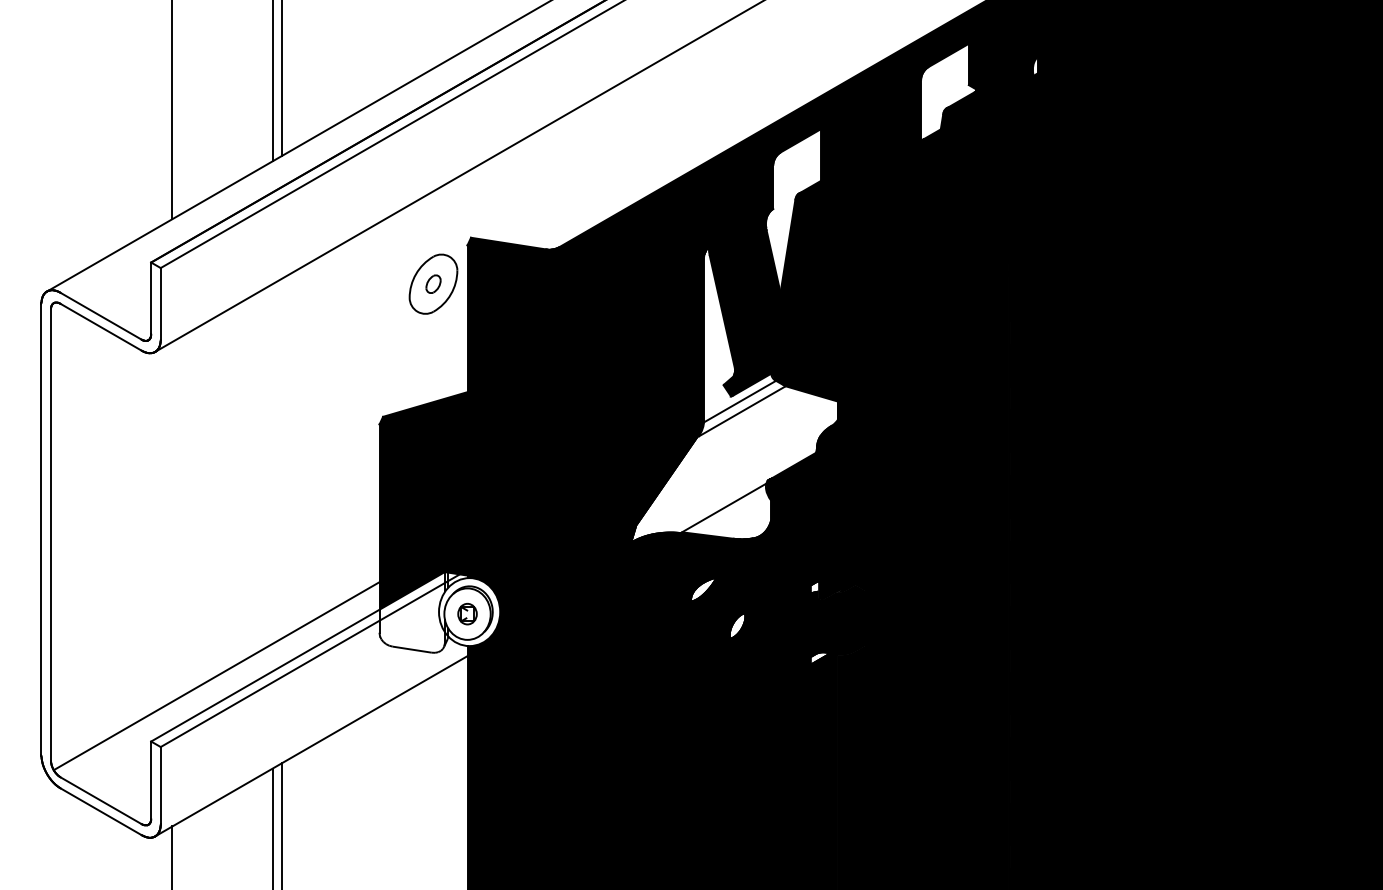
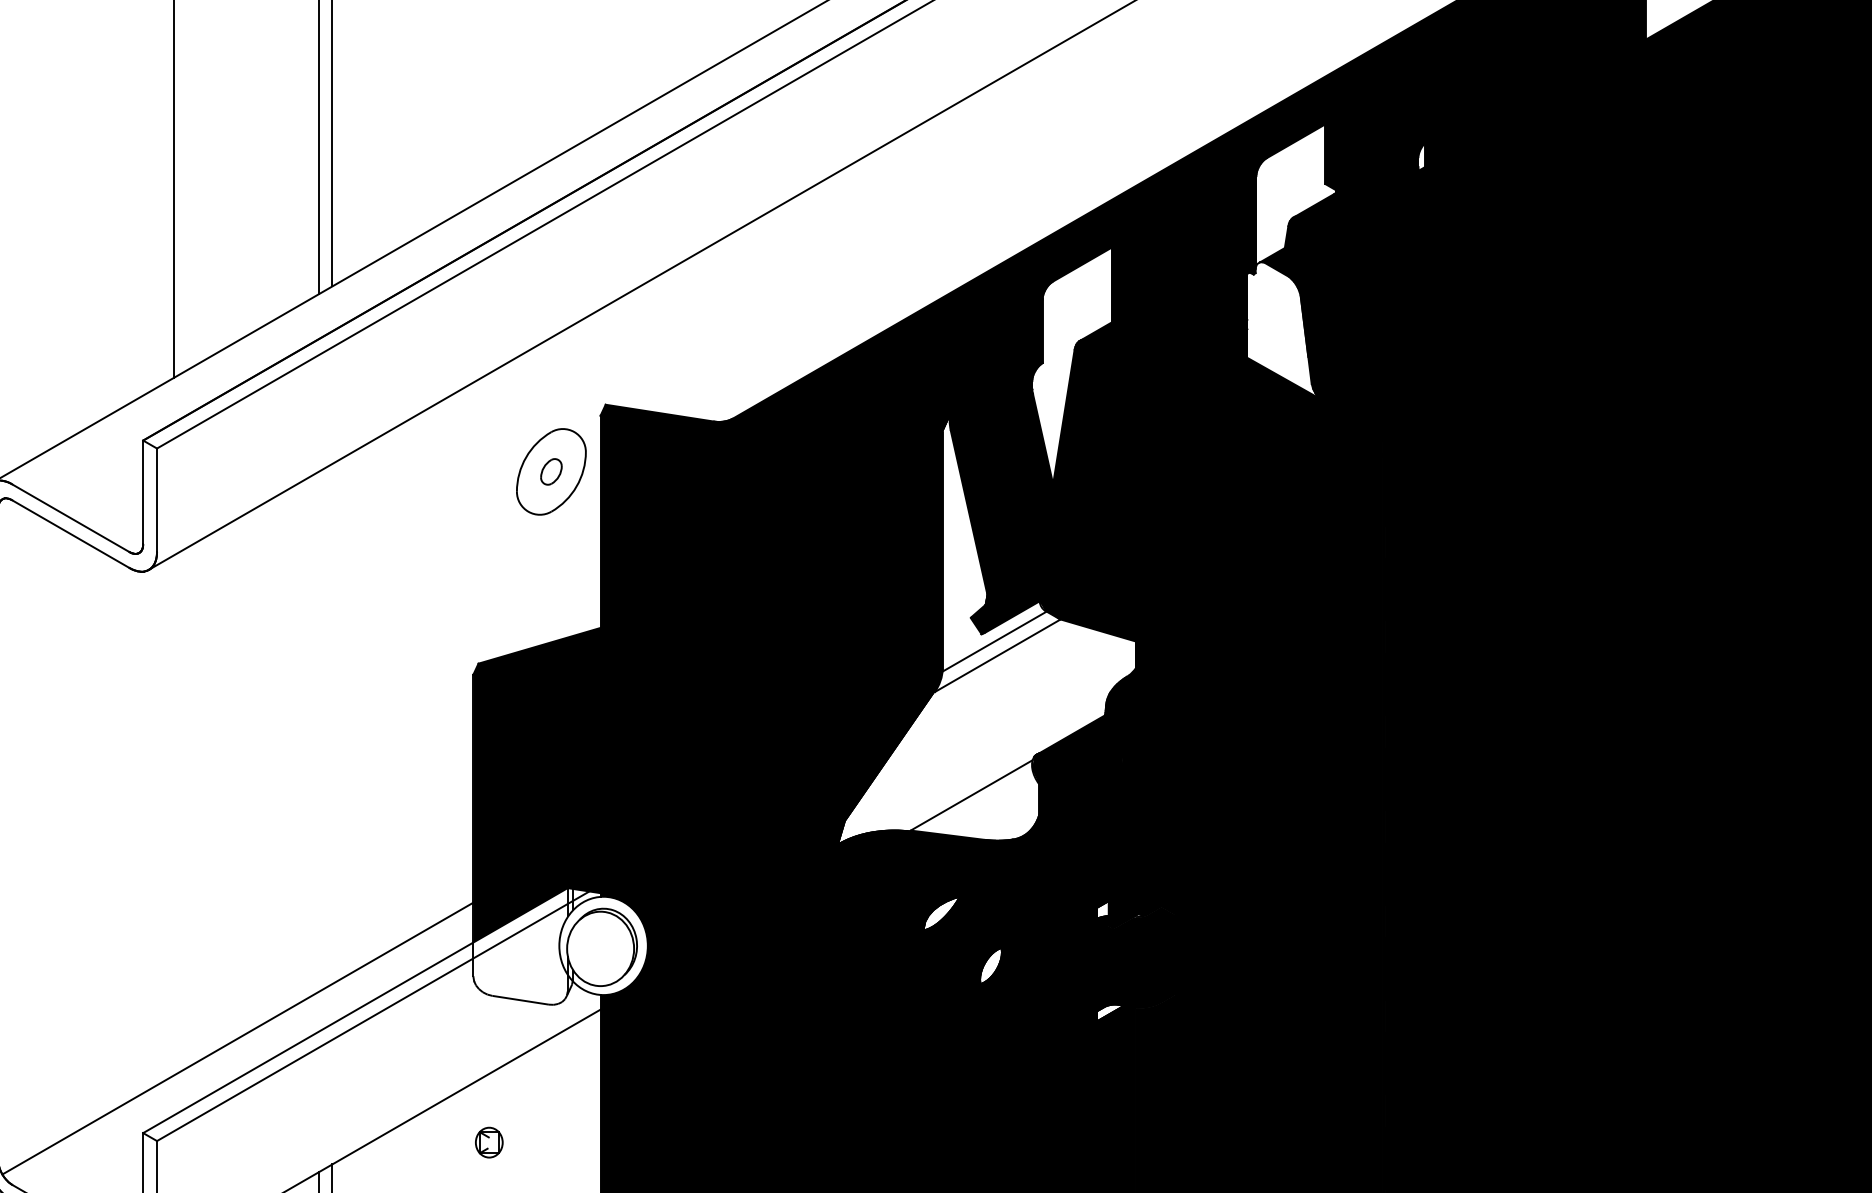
fill: (939, 185) -> (1282, 329), removed
part: (467, 614) -> (489, 1143), moved

